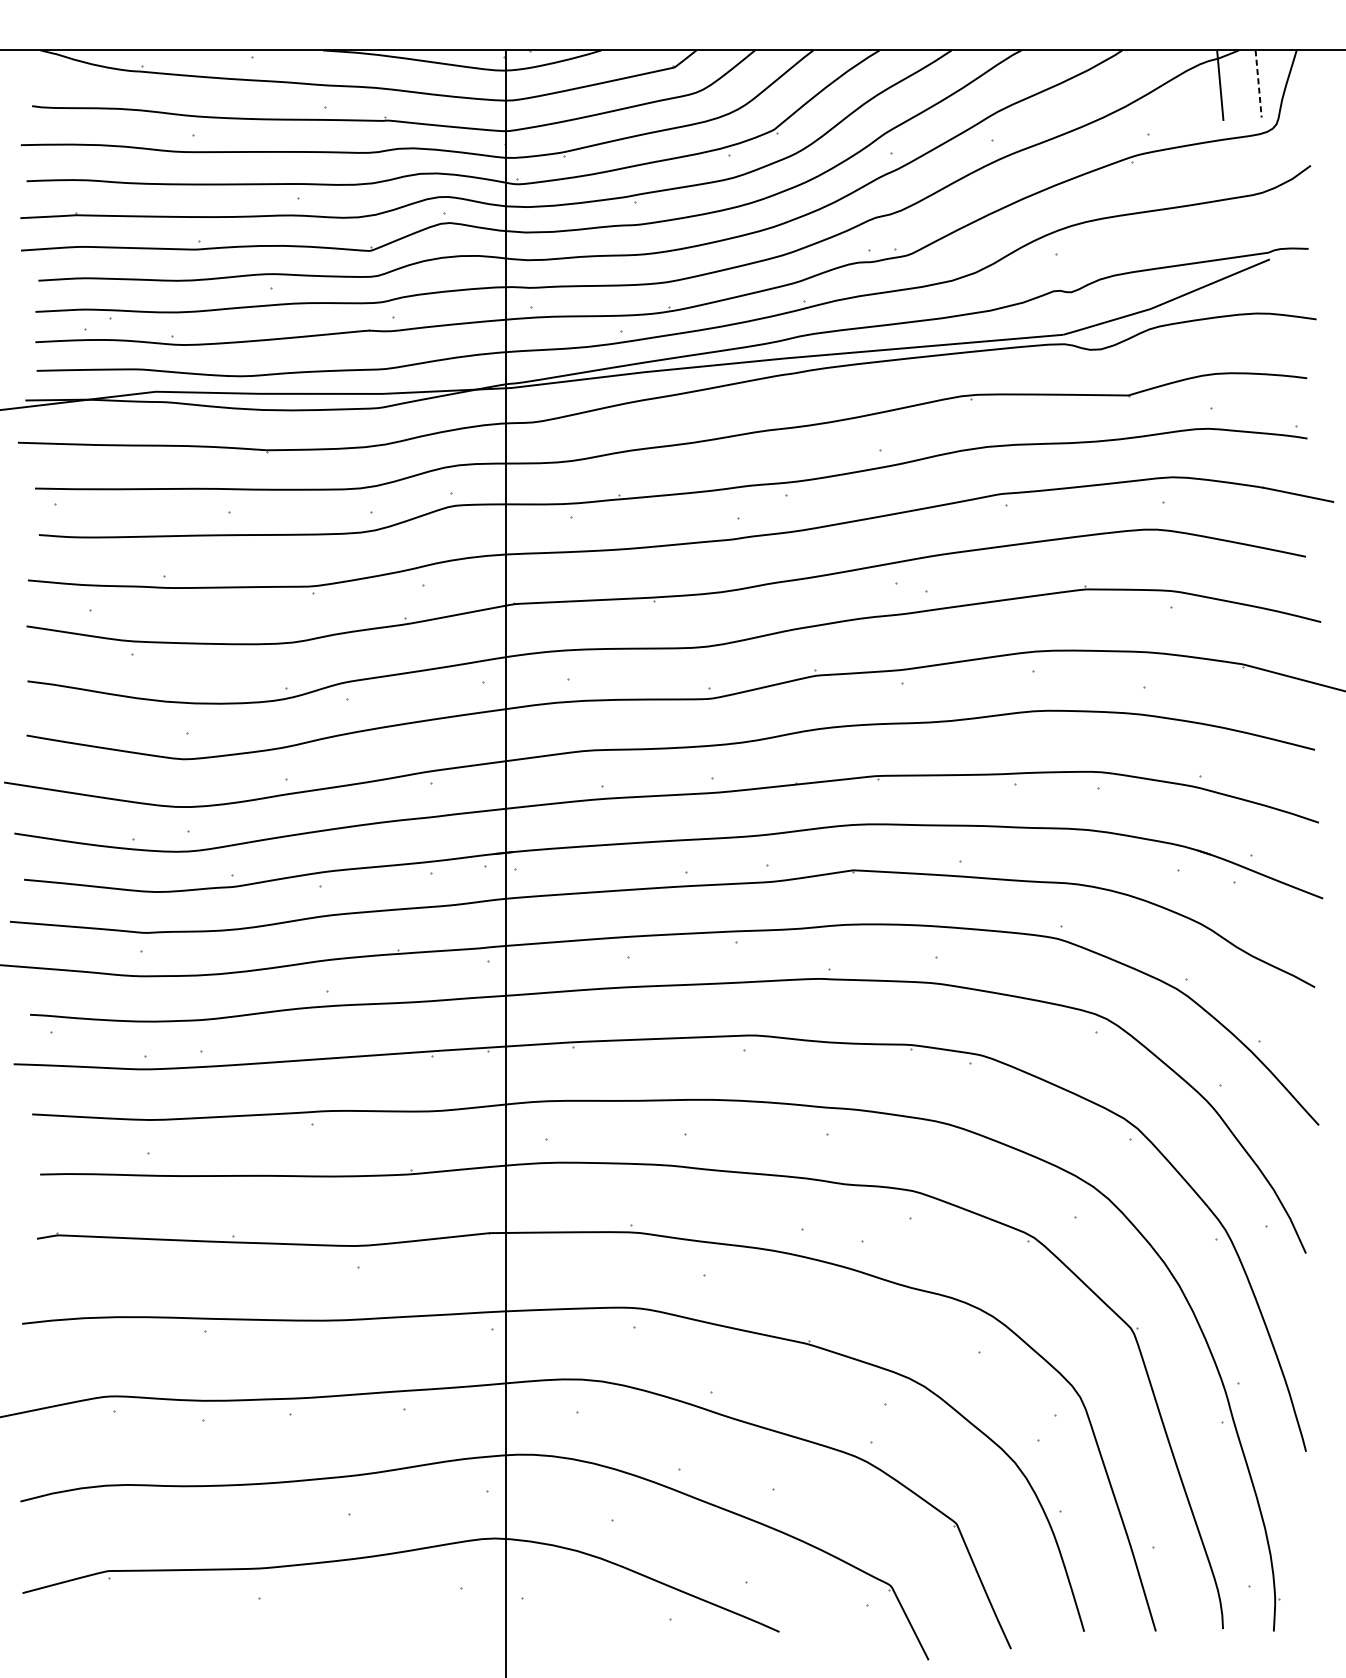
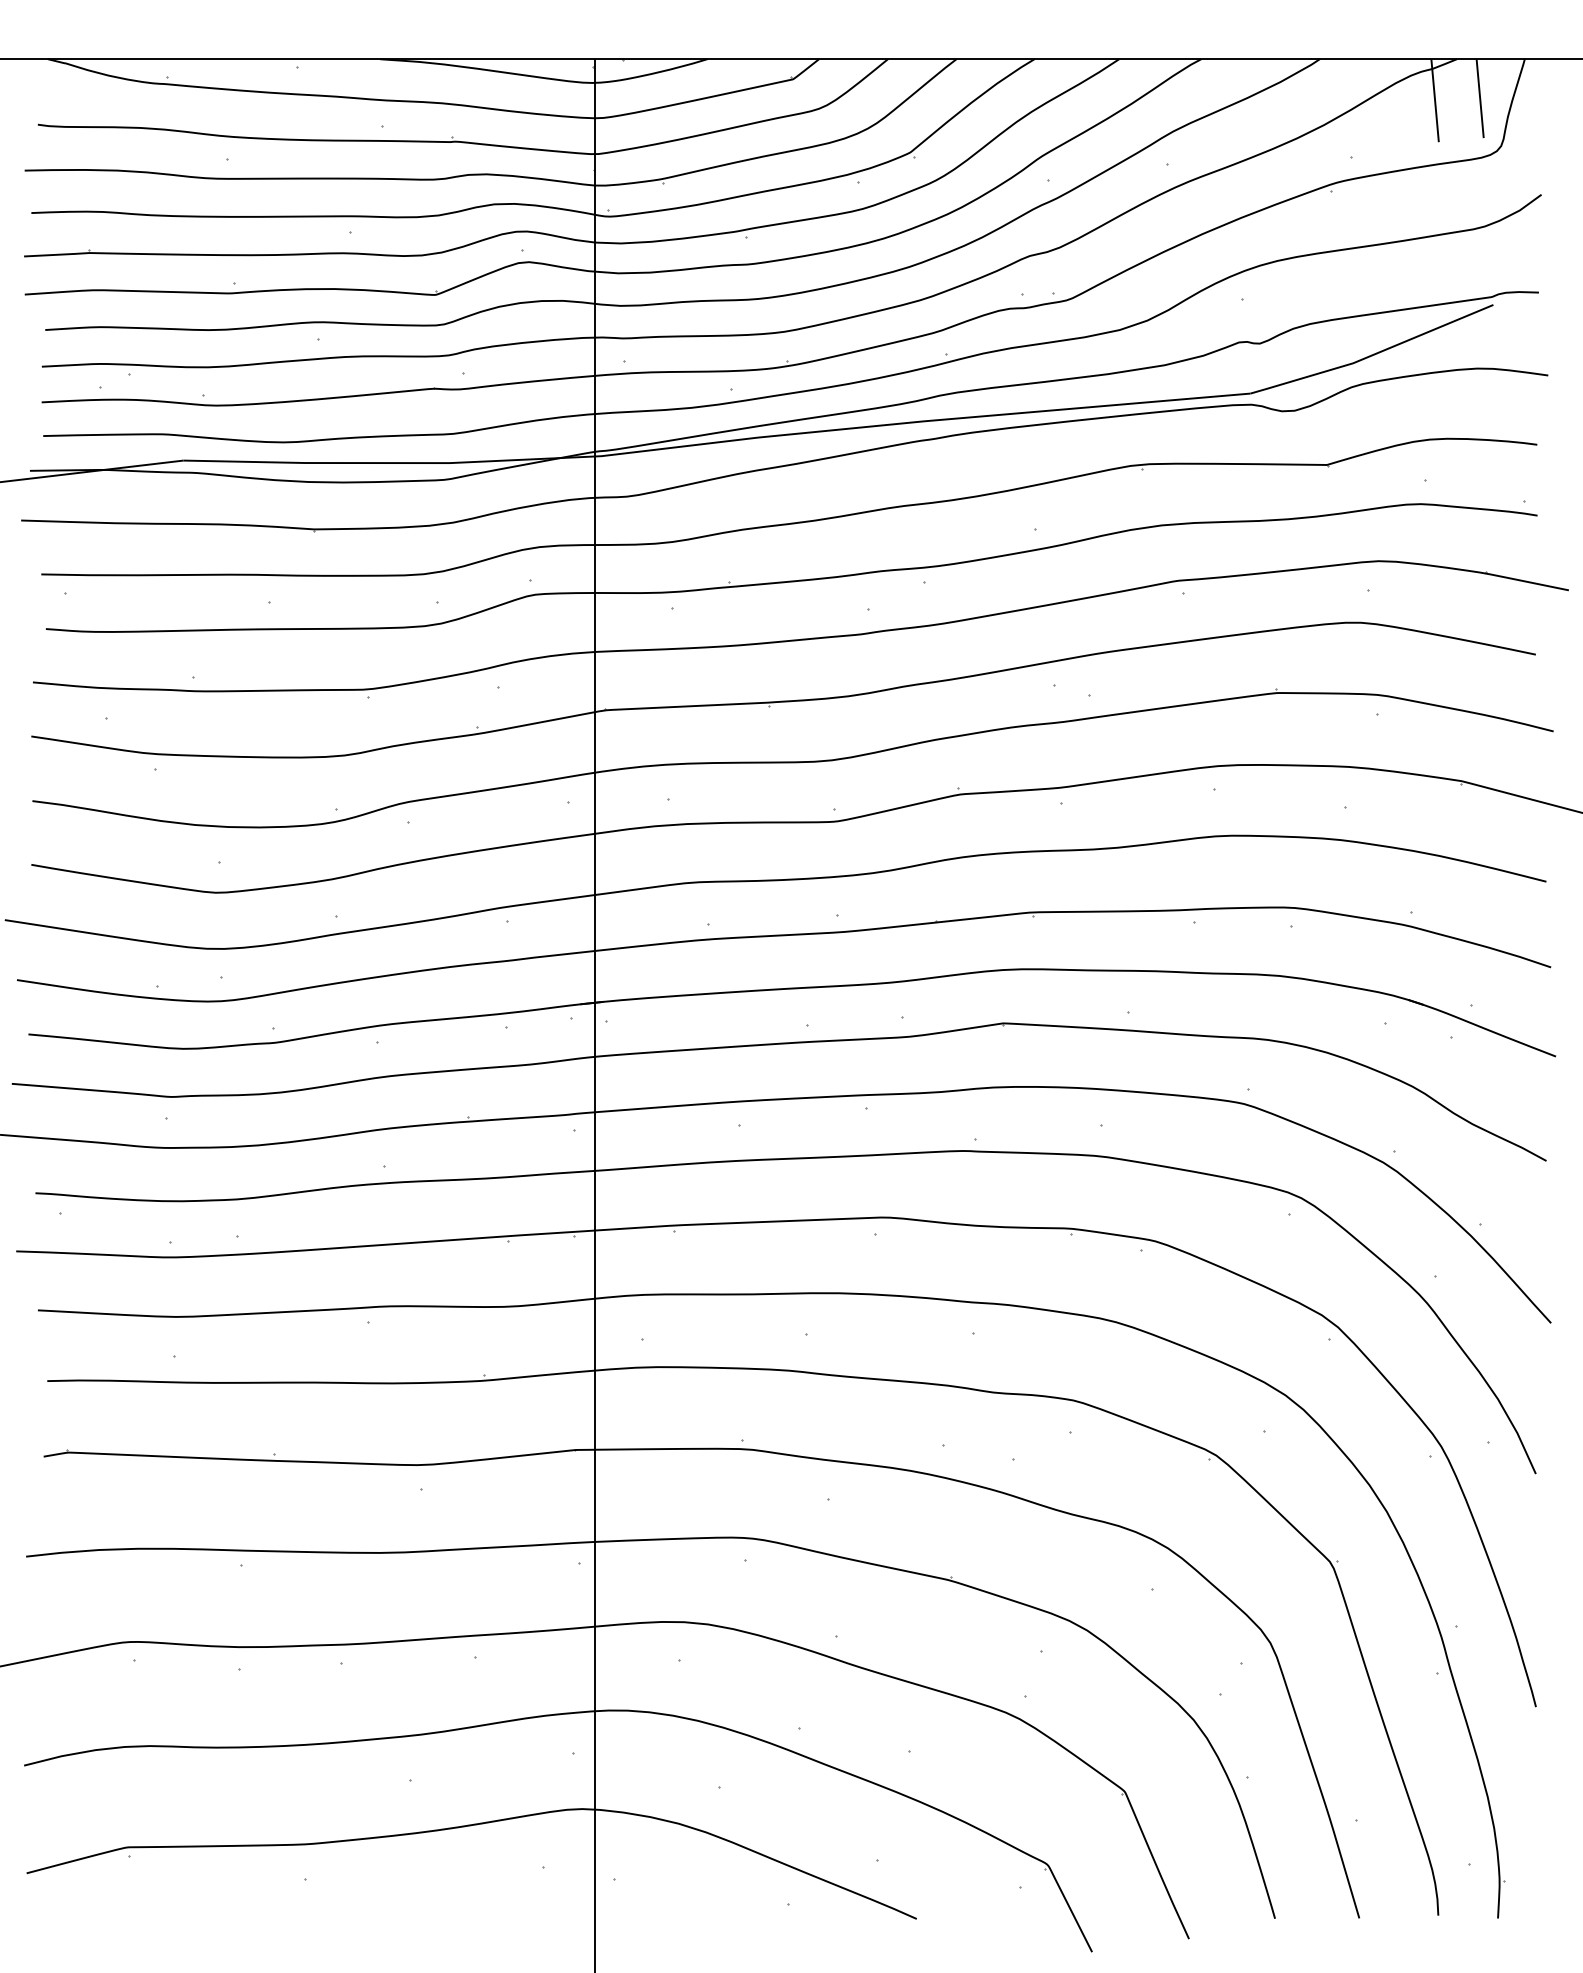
line: (1258, 83) -> (1480, 98), dashed -> solid

